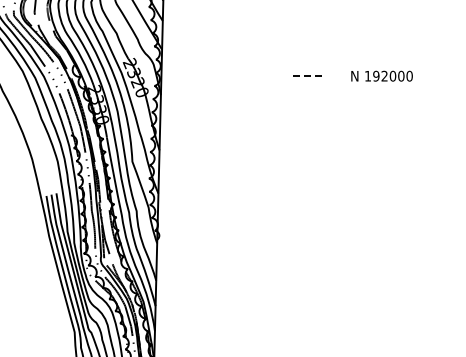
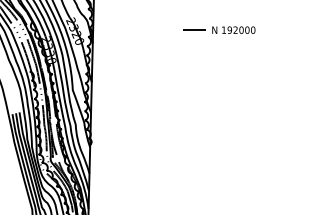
text: (381, 75) -> (233, 29), moved
line: (305, 76) -> (194, 30), dashed -> solid

